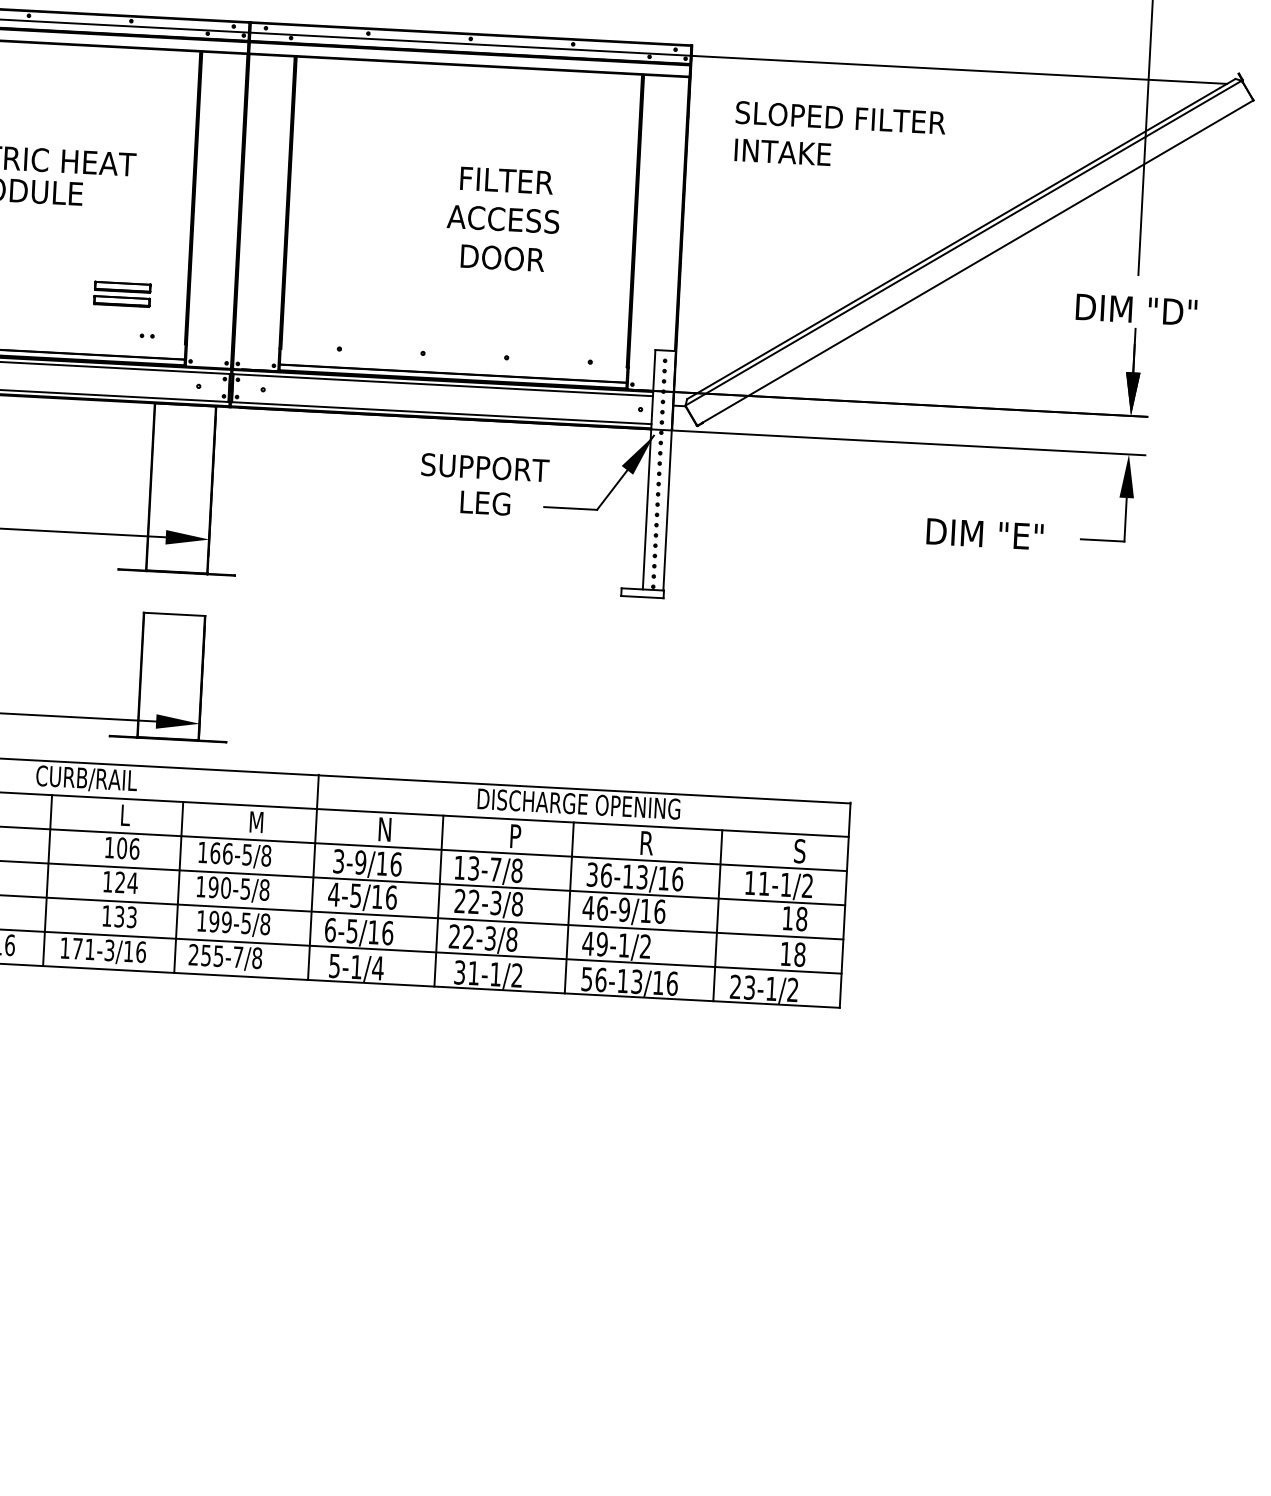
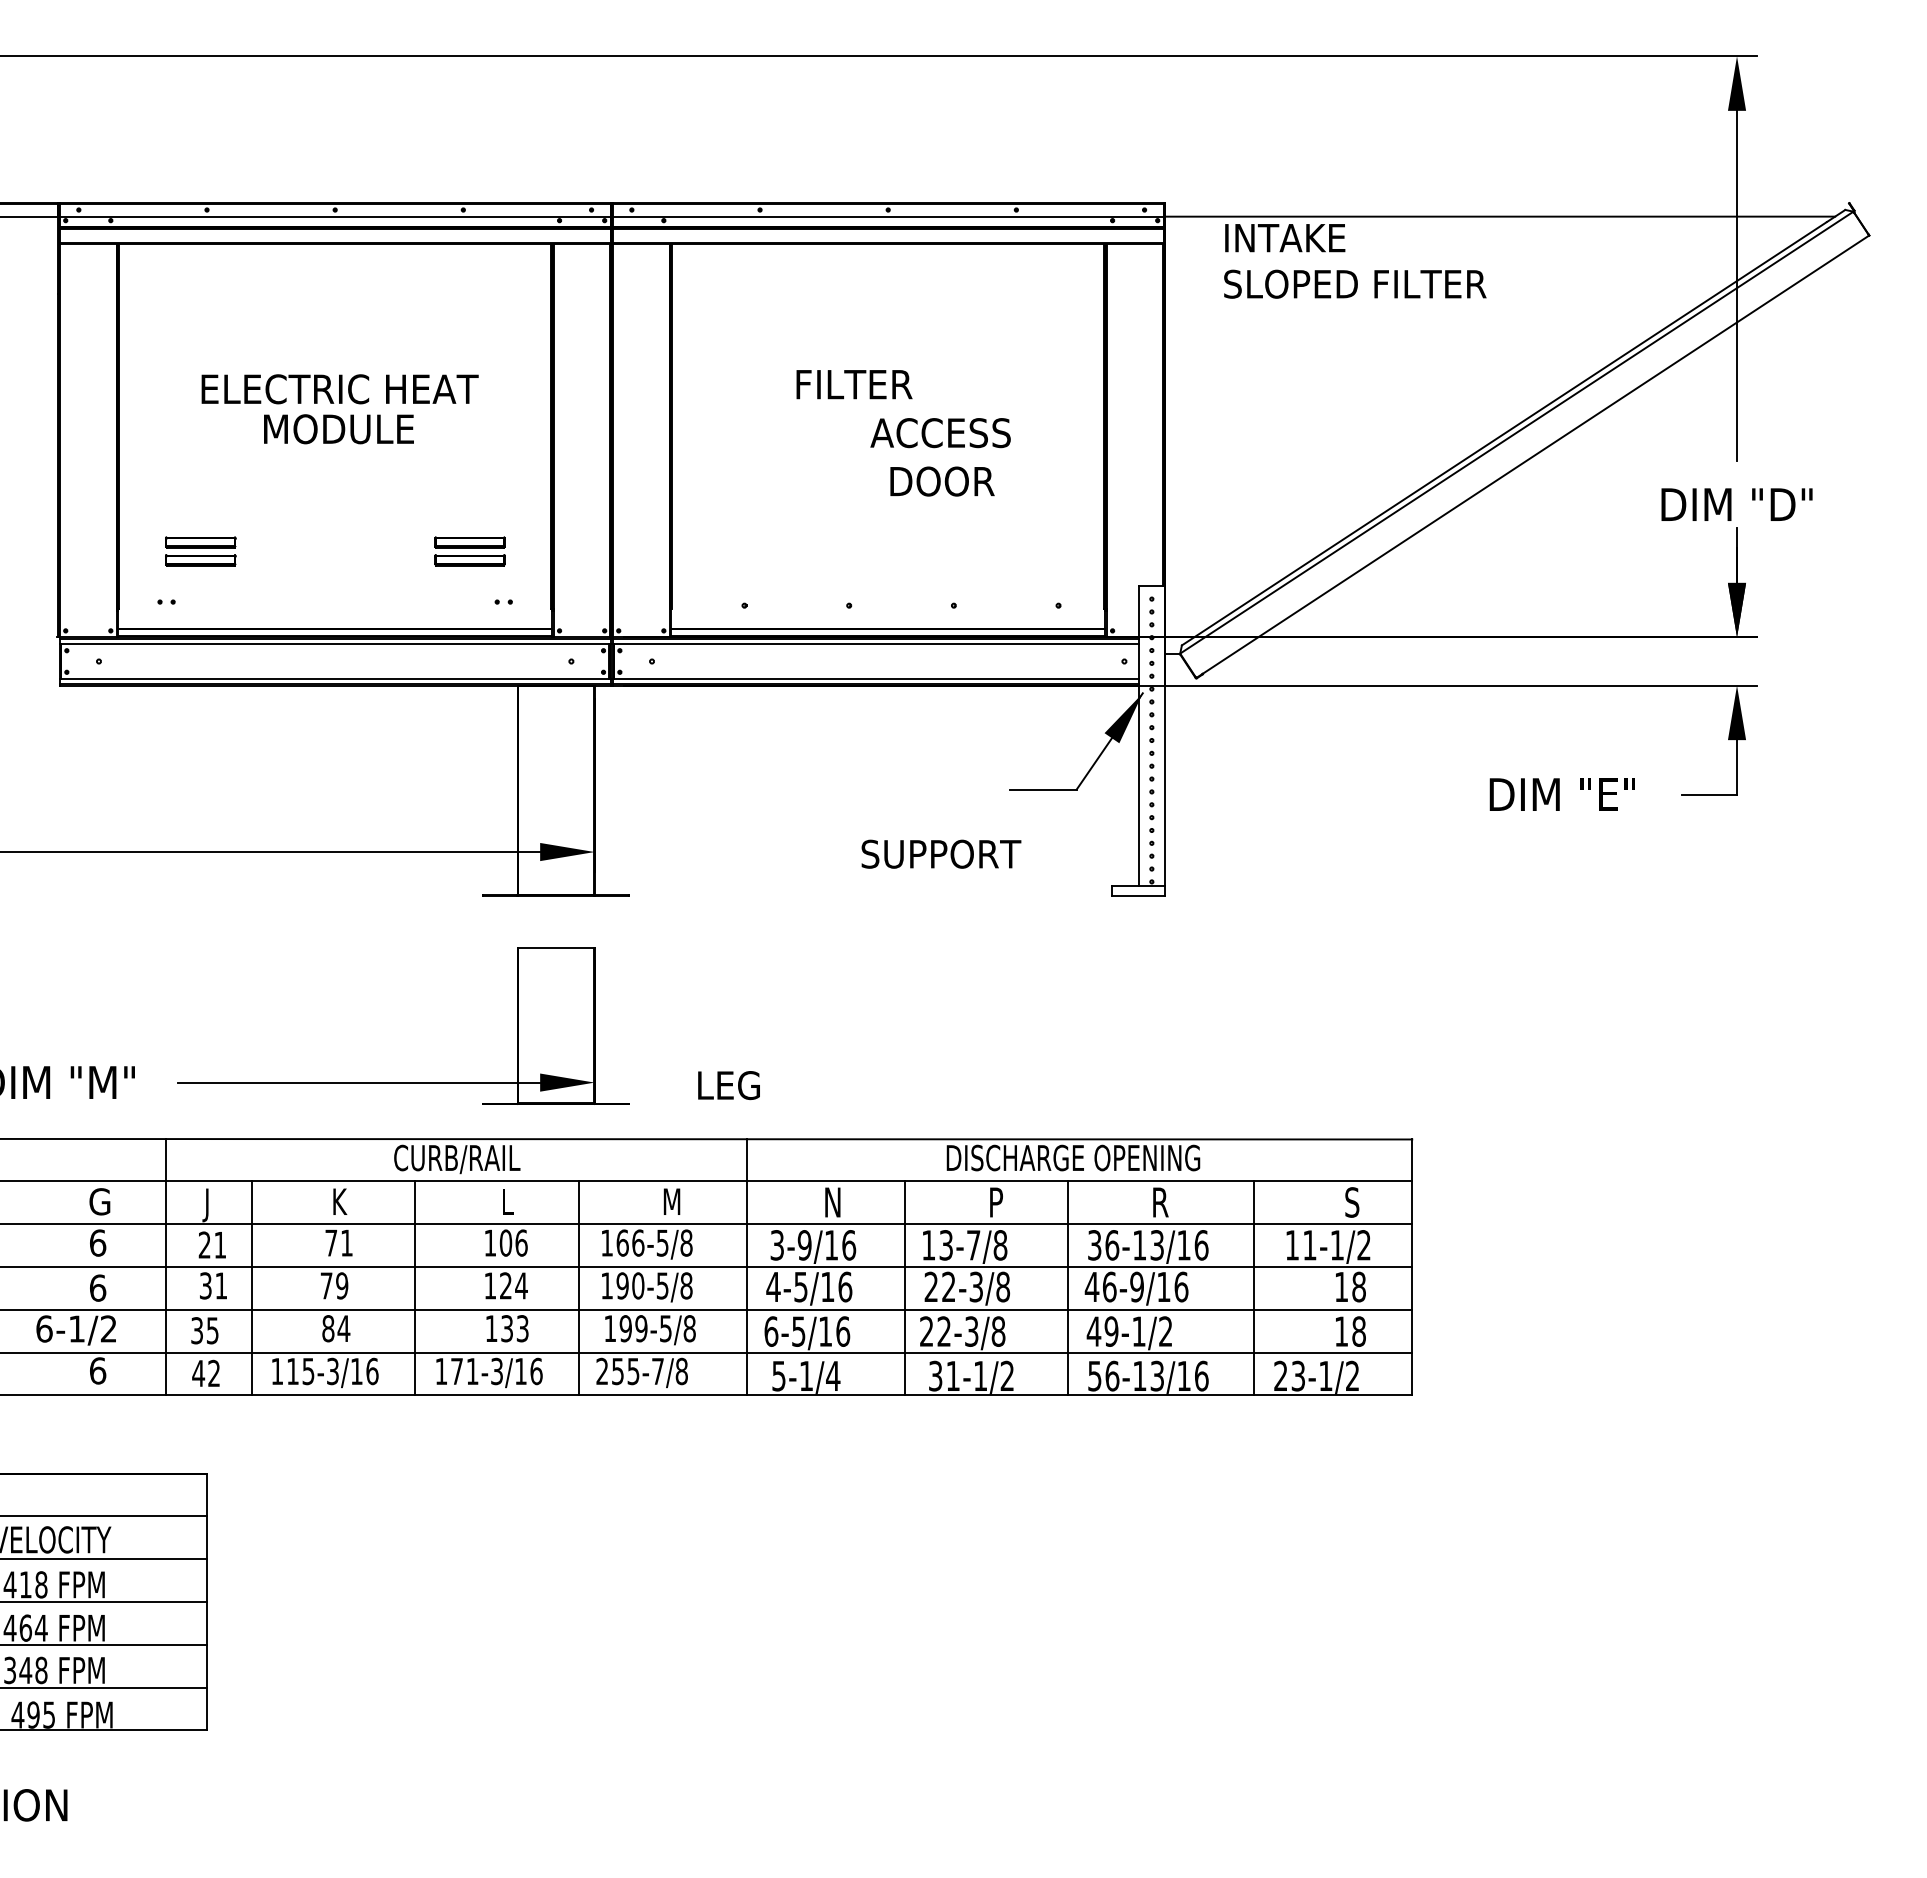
text: (783, 152) -> (1285, 238), moved
text: (506, 180) -> (854, 384), moved
text: (485, 467) -> (941, 853), moved
text: (485, 503) -> (728, 1085), moved

